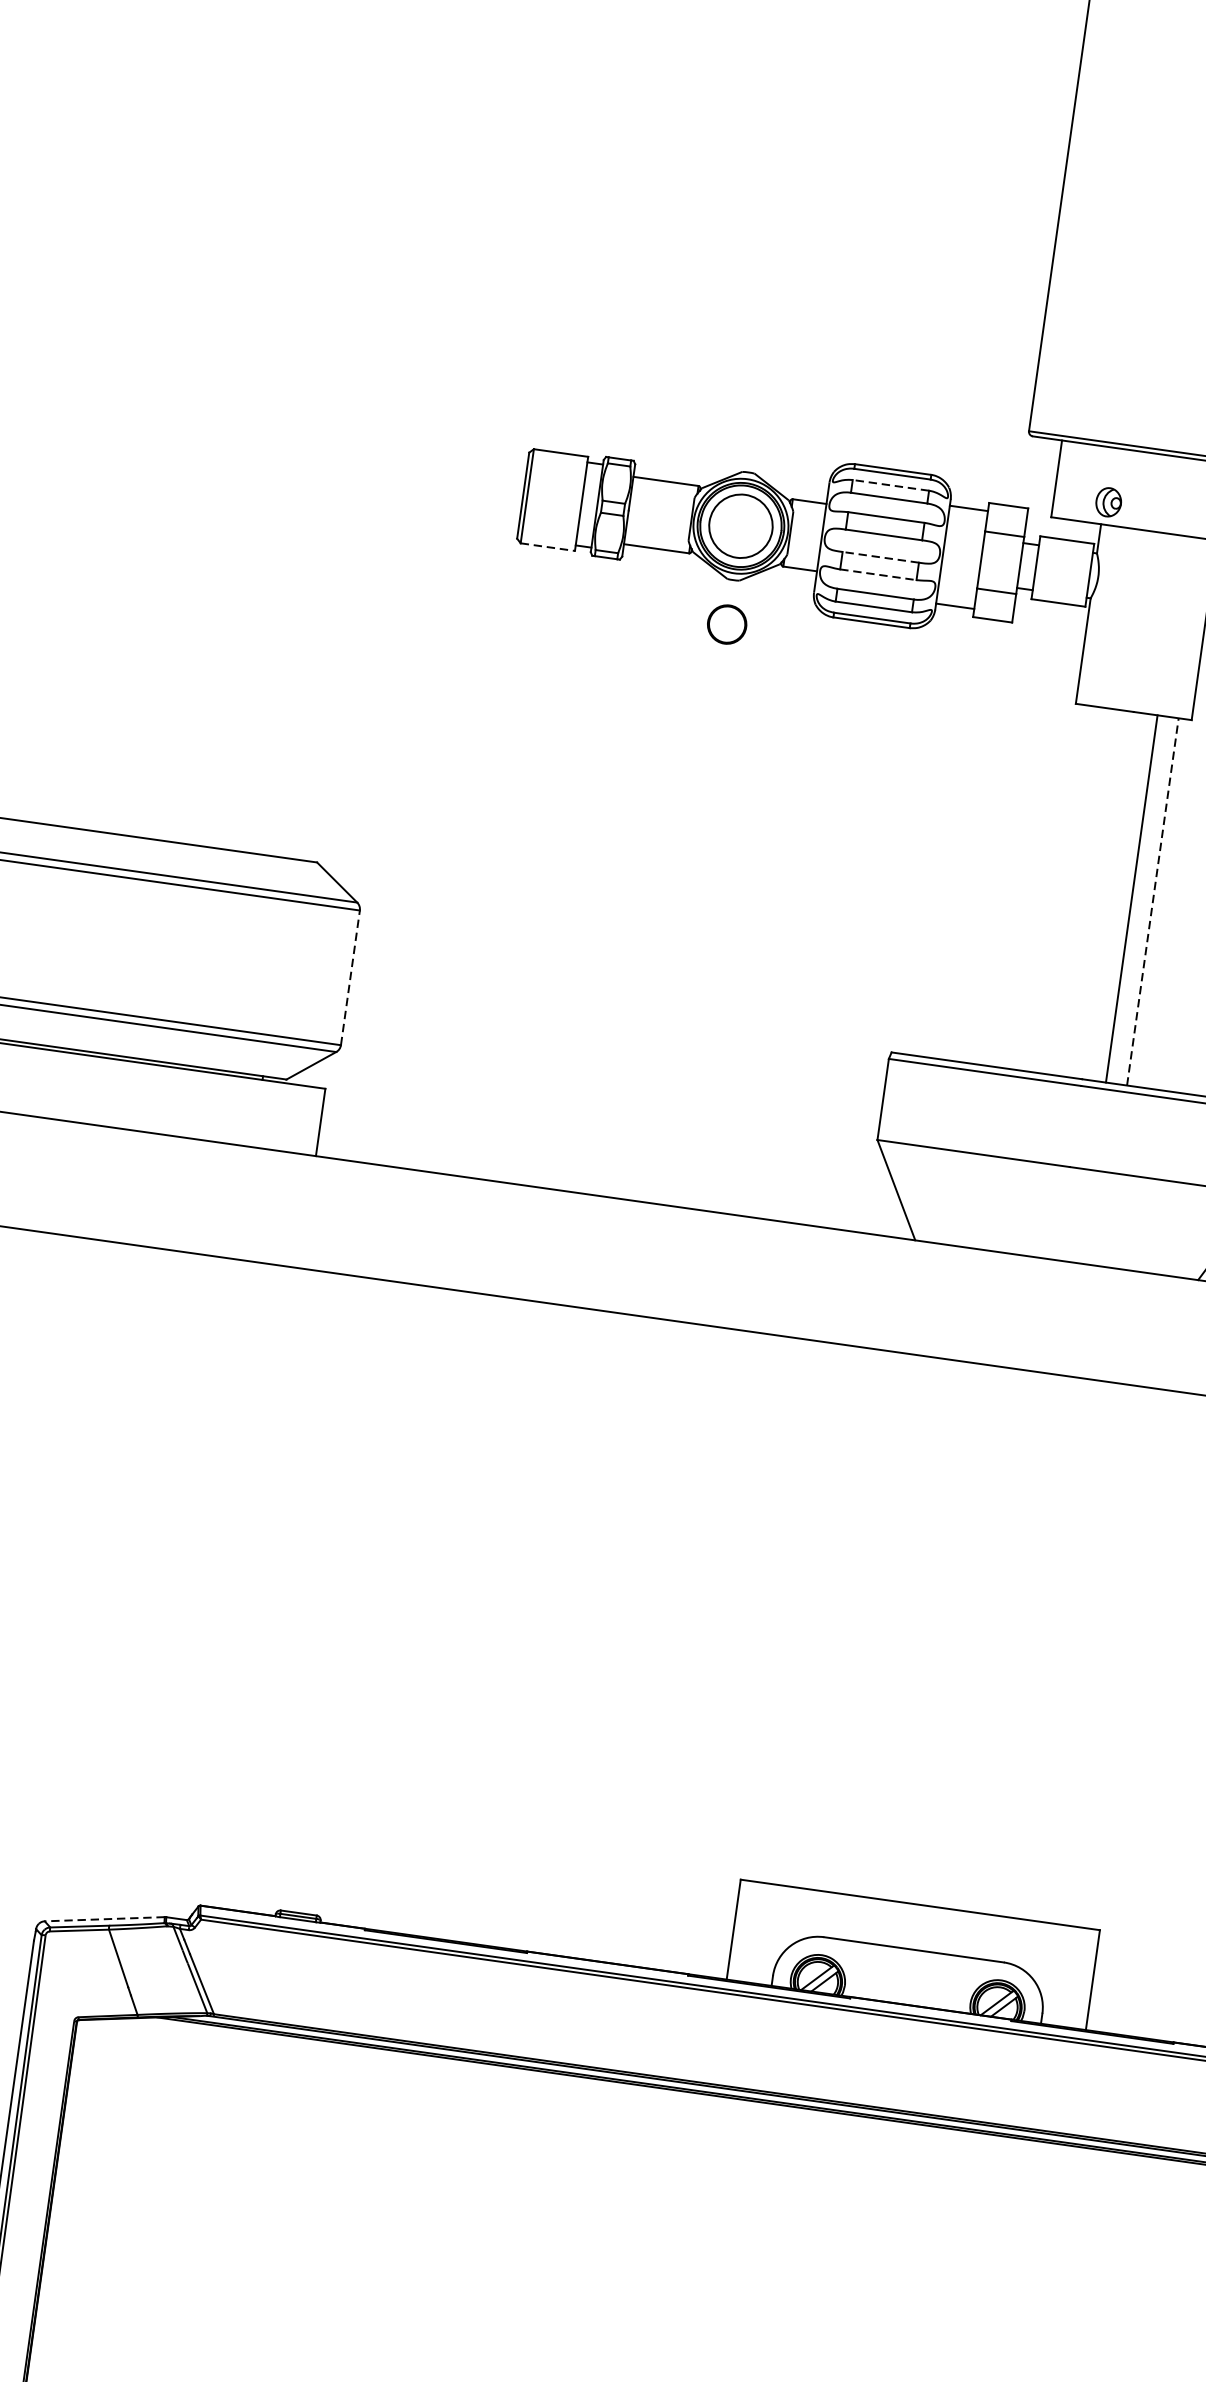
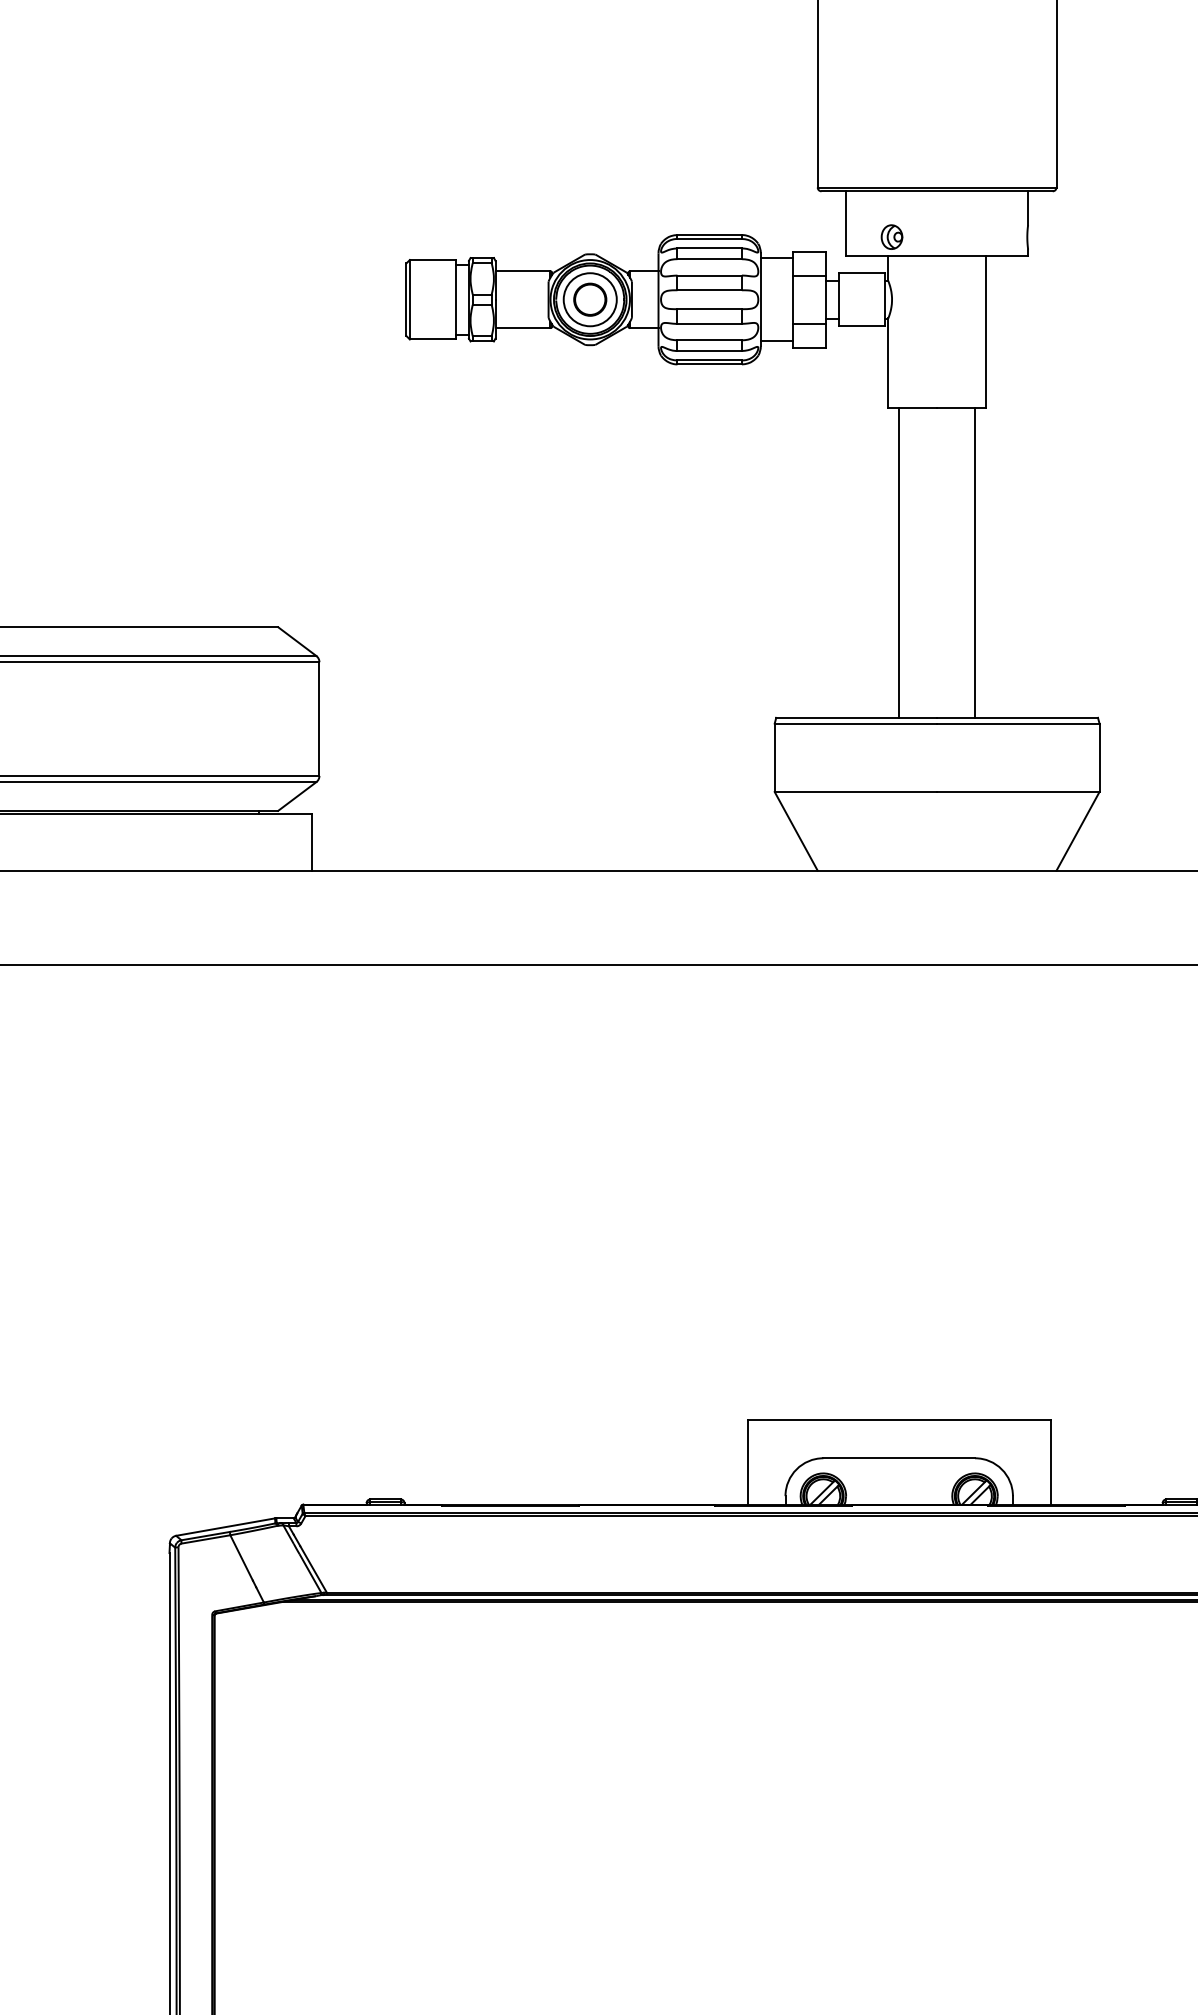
line: (890, 485) -> (709, 248), dashed -> solid
line: (547, 547) -> (432, 339), dashed -> solid
line: (880, 557) -> (709, 309), dashed -> solid
line: (879, 574) -> (710, 323), dashed -> solid
circle: (727, 624) -> (590, 299), moved
line: (1132, 898) -> (899, 562), moved
line: (1153, 901) -> (975, 562), dashed -> solid
line: (350, 978) -> (319, 719), dashed -> solid
line: (104, 1919) -> (225, 1527), dashed -> solid

